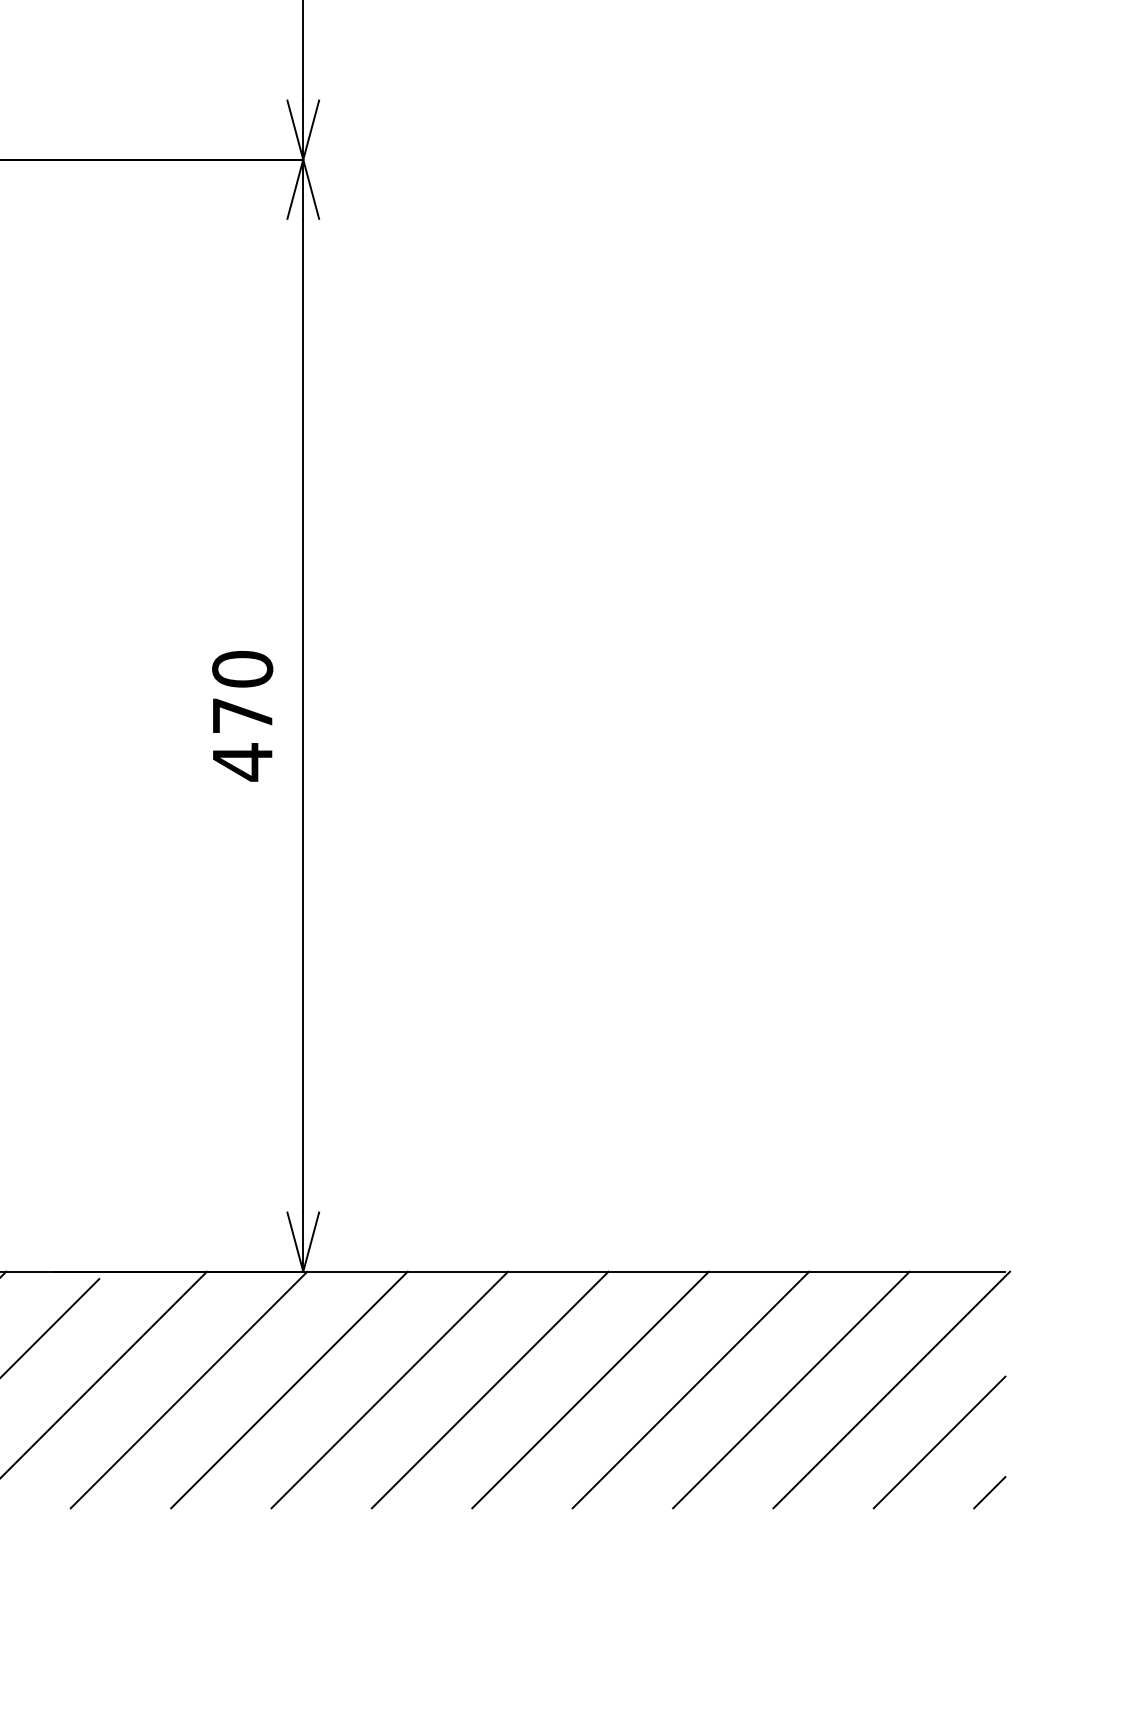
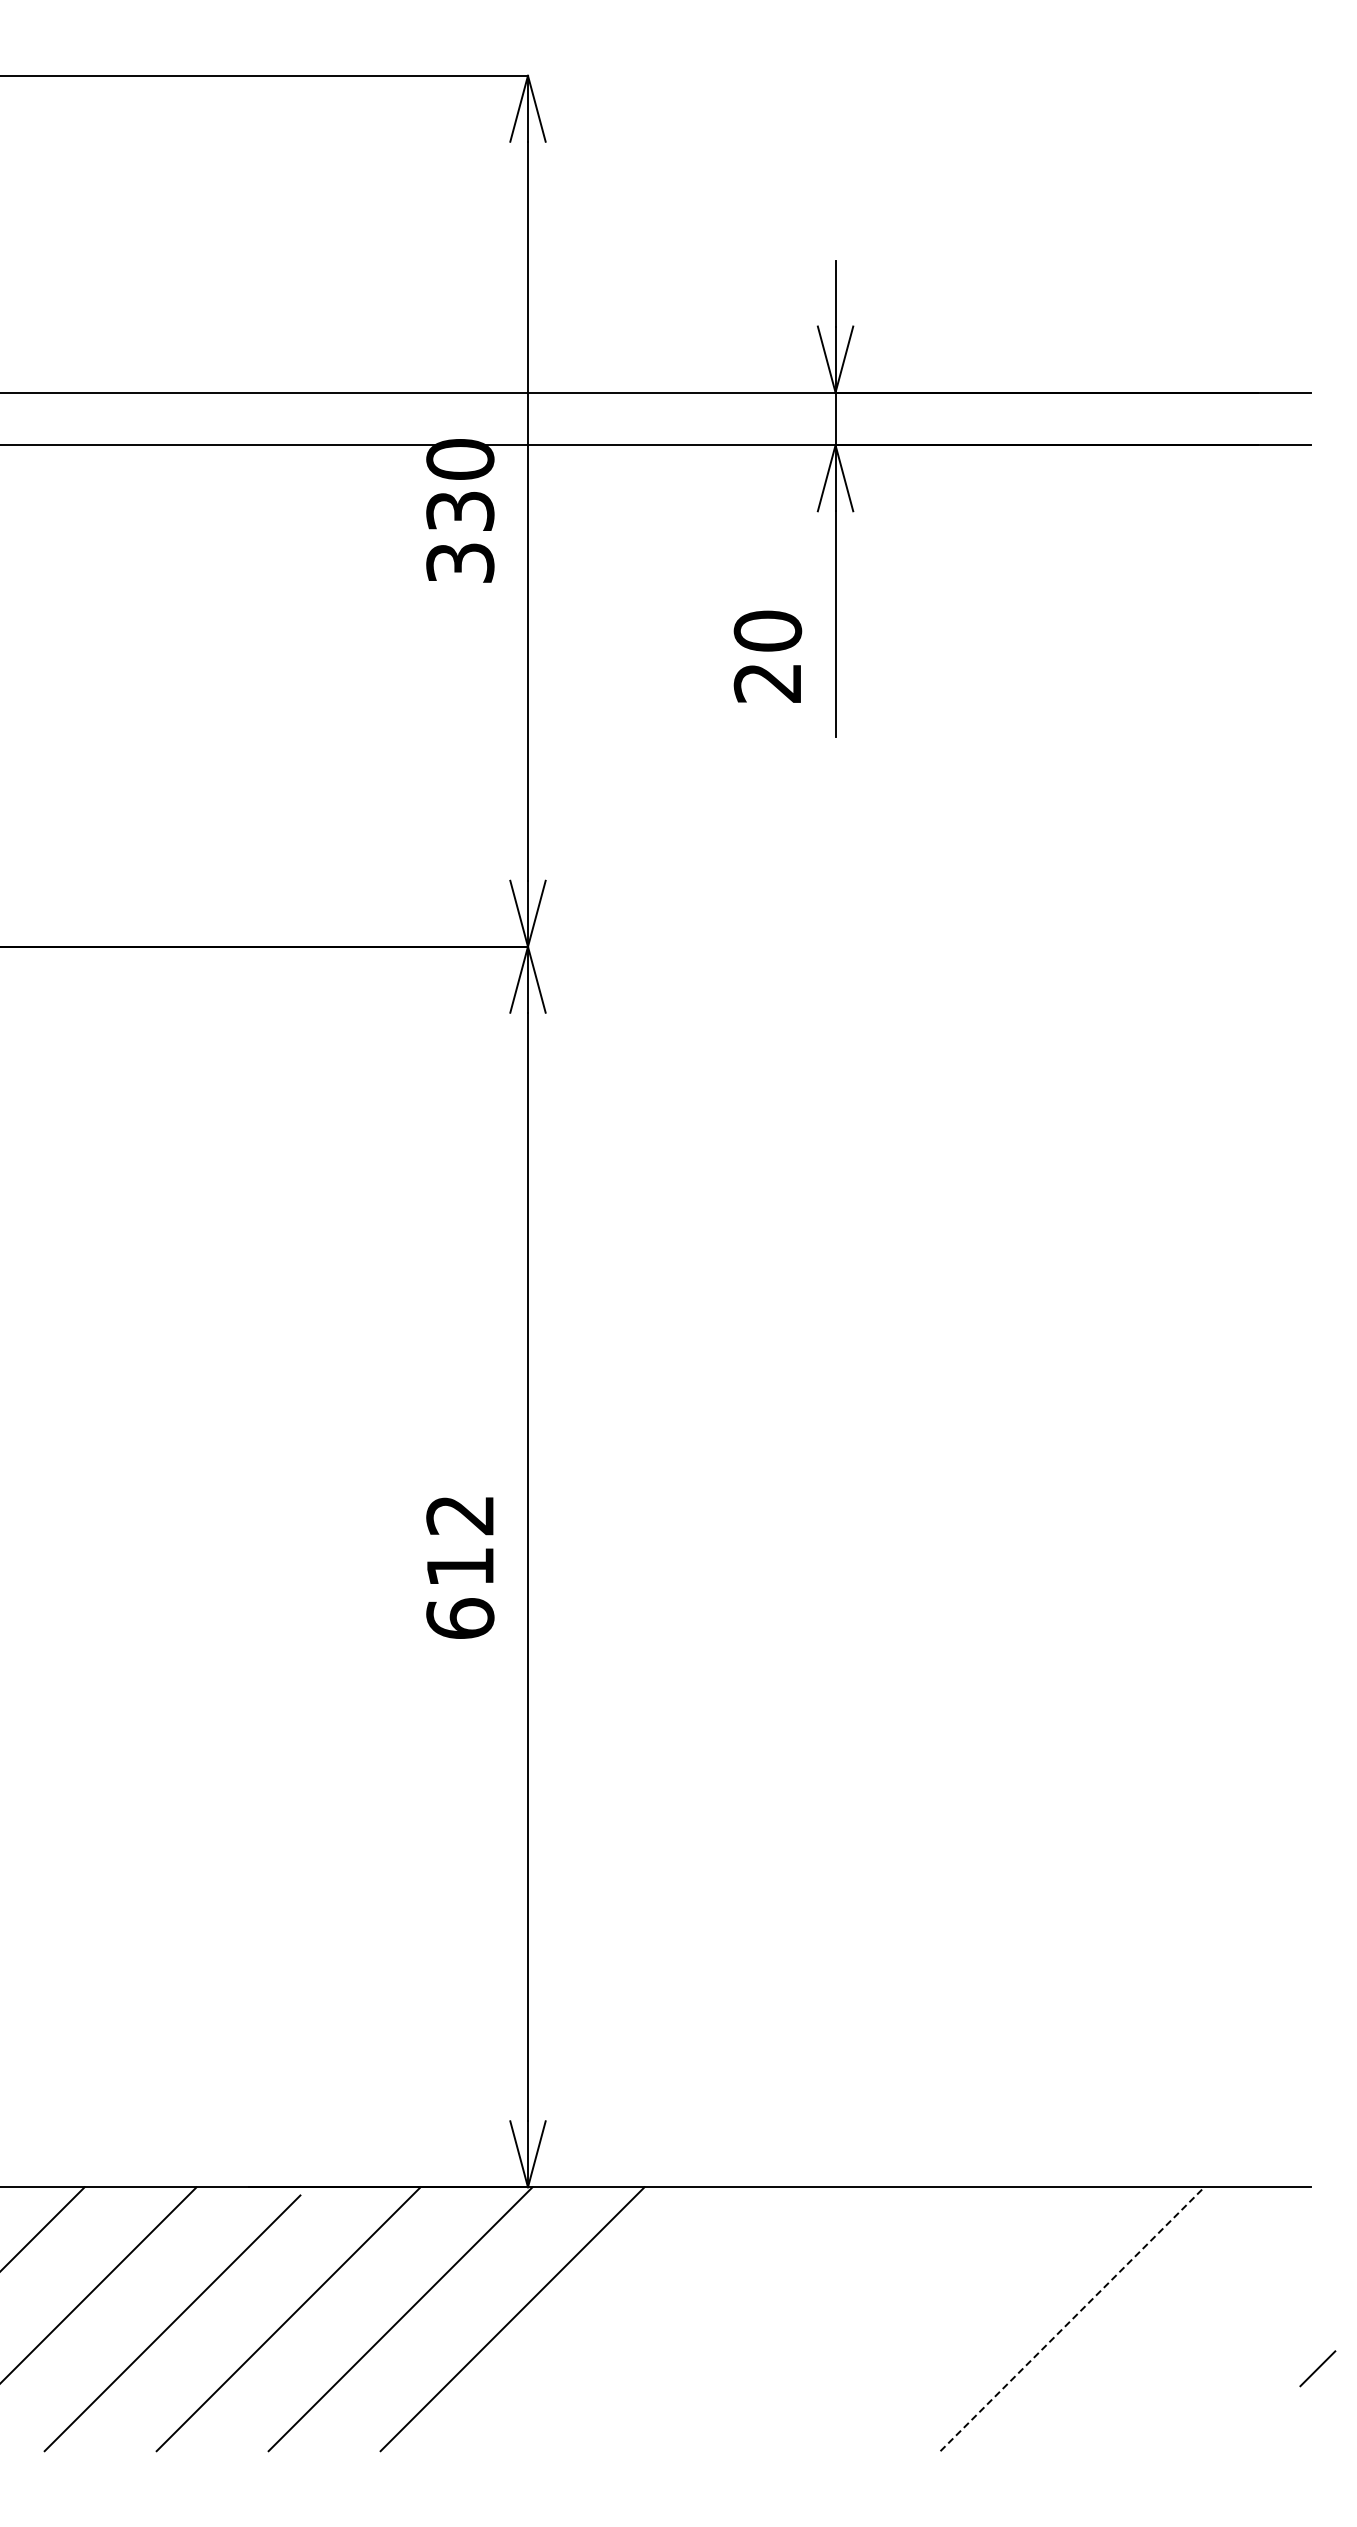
text: (242, 716) -> (460, 1567), 470 -> 612
line: (389, 1390) -> (624, 2319), removed
line: (490, 1390) -> (736, 2319), removed
line: (590, 1390) -> (848, 2319), removed
line: (690, 1390) -> (960, 2319), removed
line: (791, 1390) -> (1072, 2319), solid -> dashed
line: (891, 1390) -> (1184, 2319), removed
line: (939, 1442) -> (1237, 2377), removed
line: (989, 1492) -> (1317, 2368), moved

